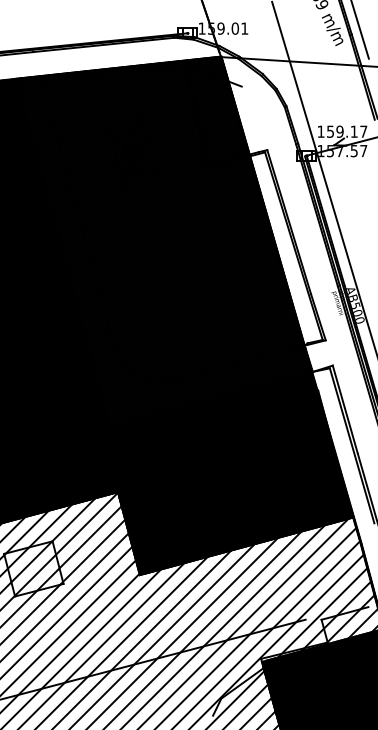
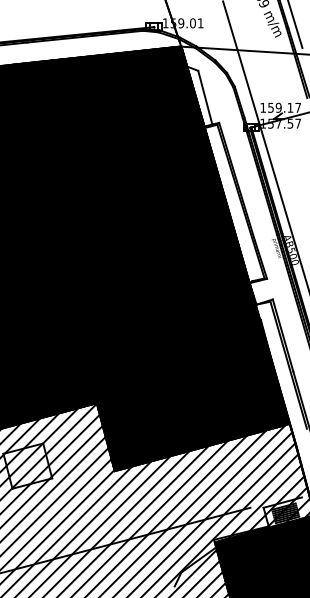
line: (250, 119) -> (205, 97), added
hatch: (348, 626) -> (285, 513), added

